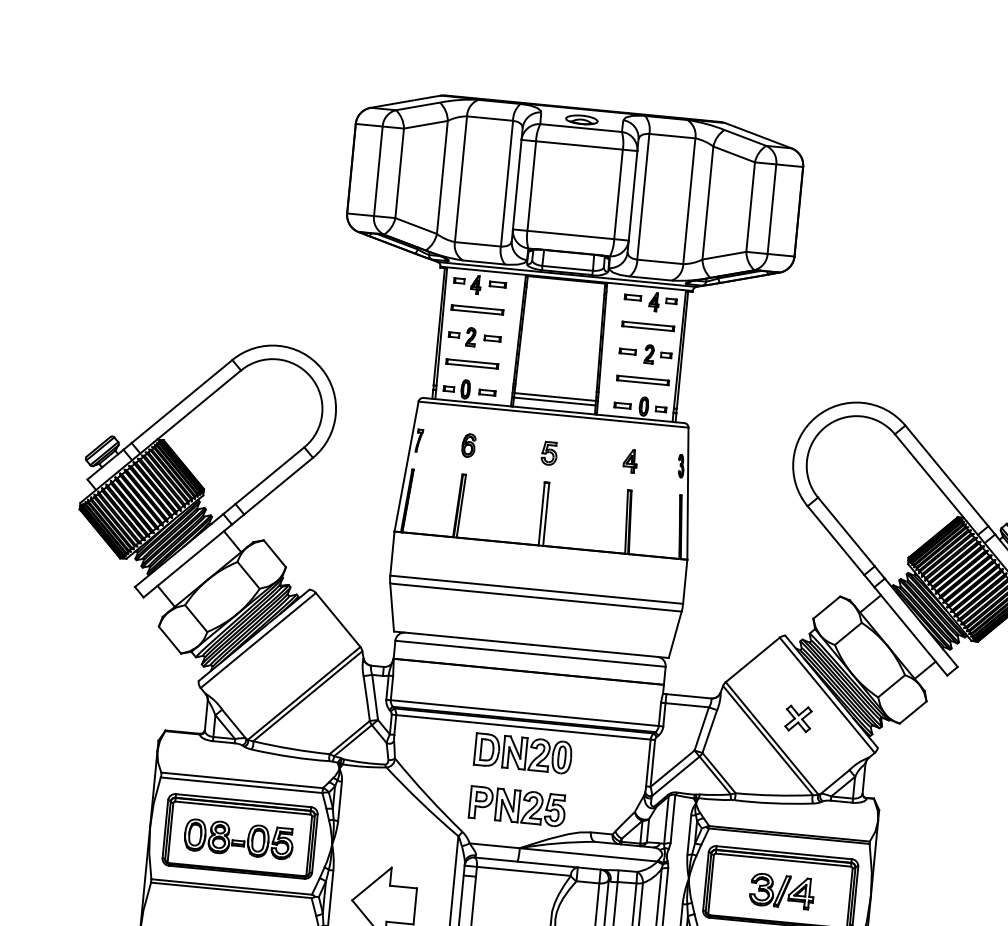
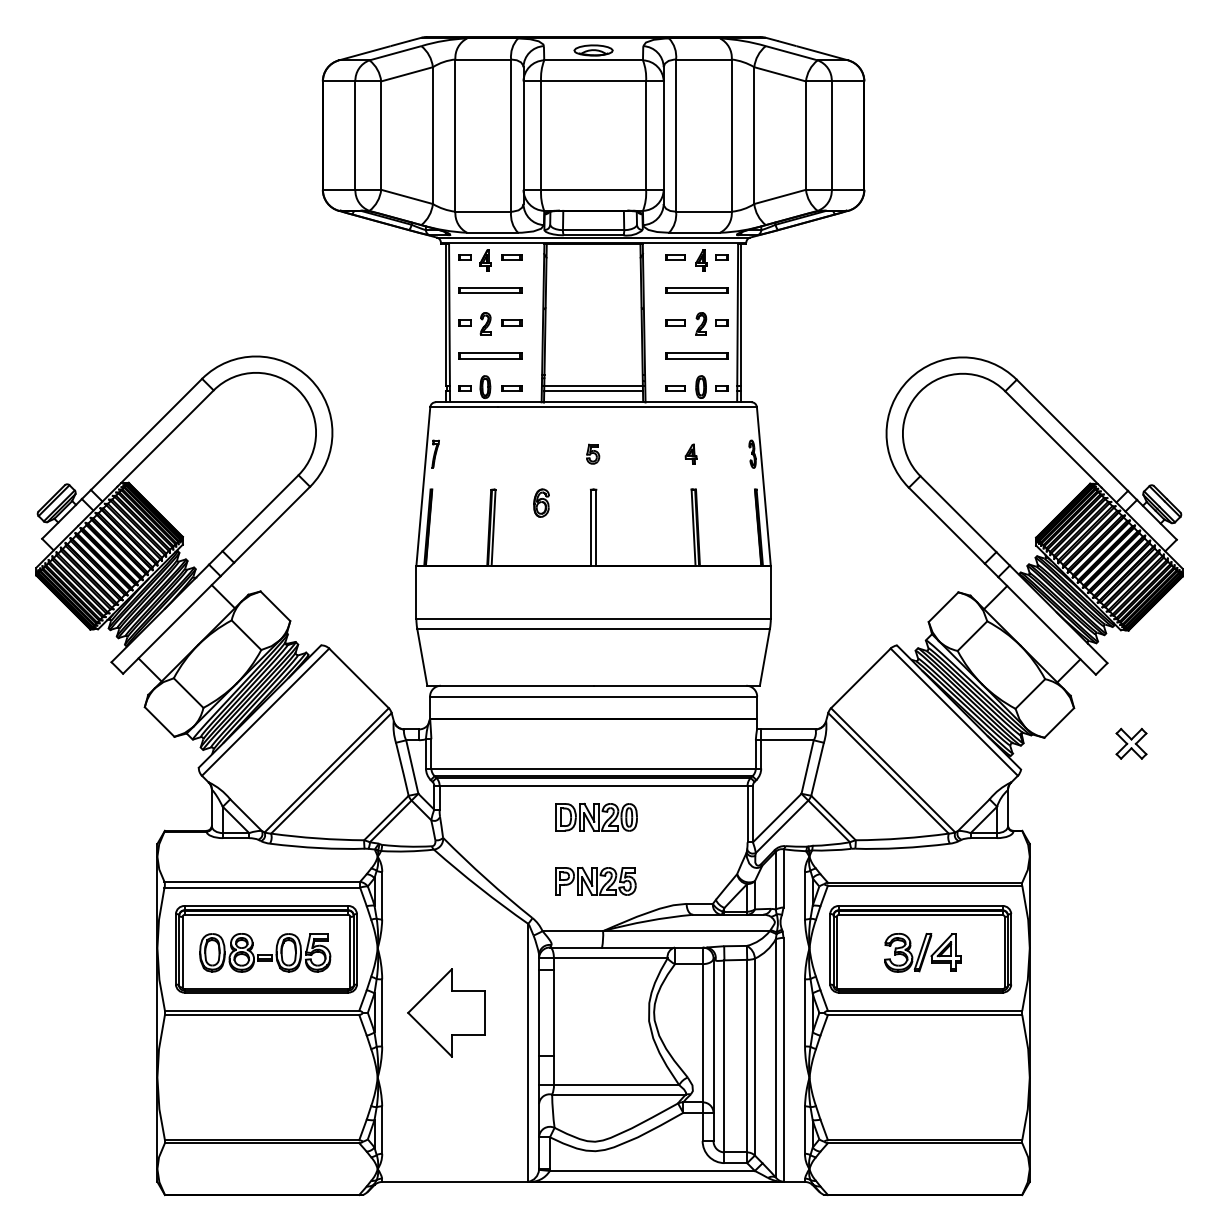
part: (468, 445) -> (541, 502), moved
part: (548, 452) -> (592, 453), size x0.7
part: (629, 460) -> (690, 453), size x0.7
part: (798, 718) -> (1131, 743), moved
part: (523, 753) -> (596, 817), size x0.7
part: (517, 806) -> (595, 881), size x0.7

